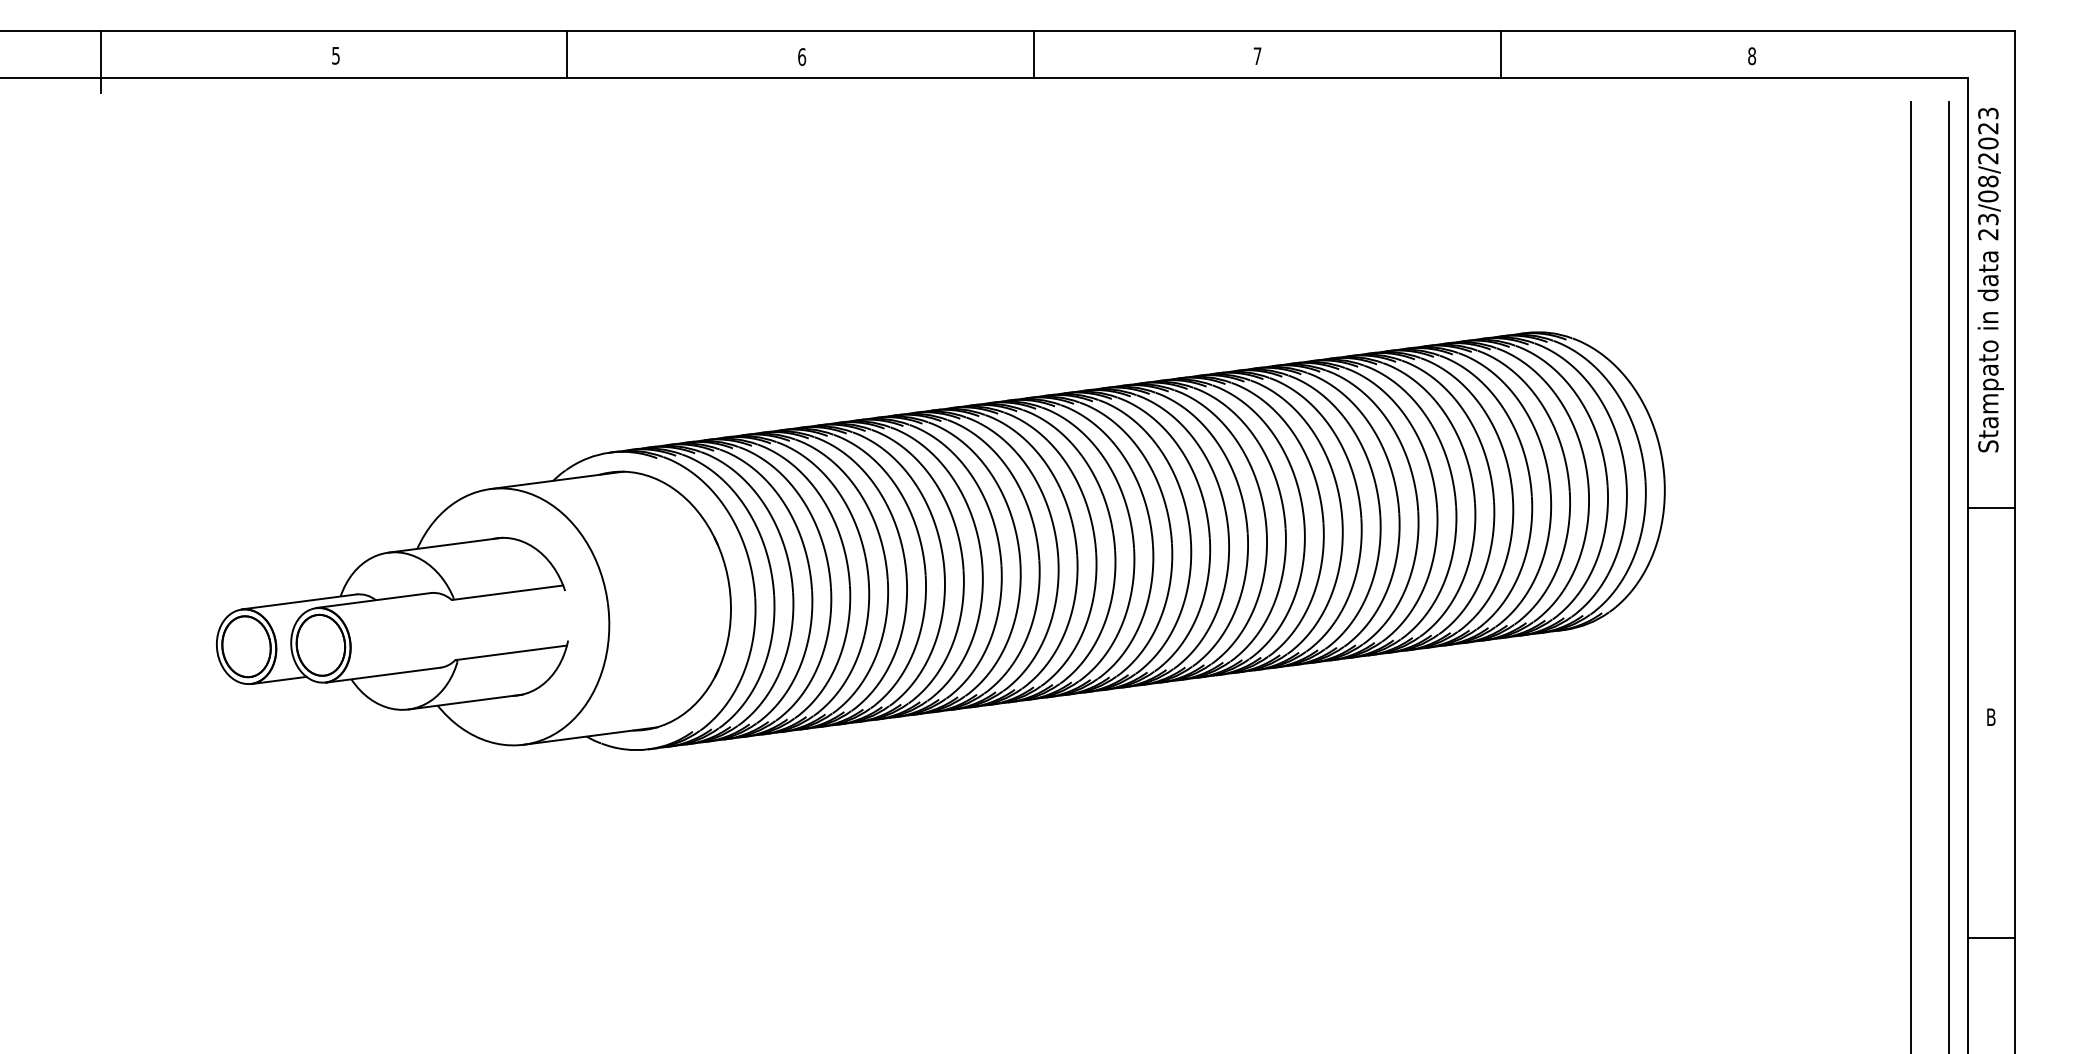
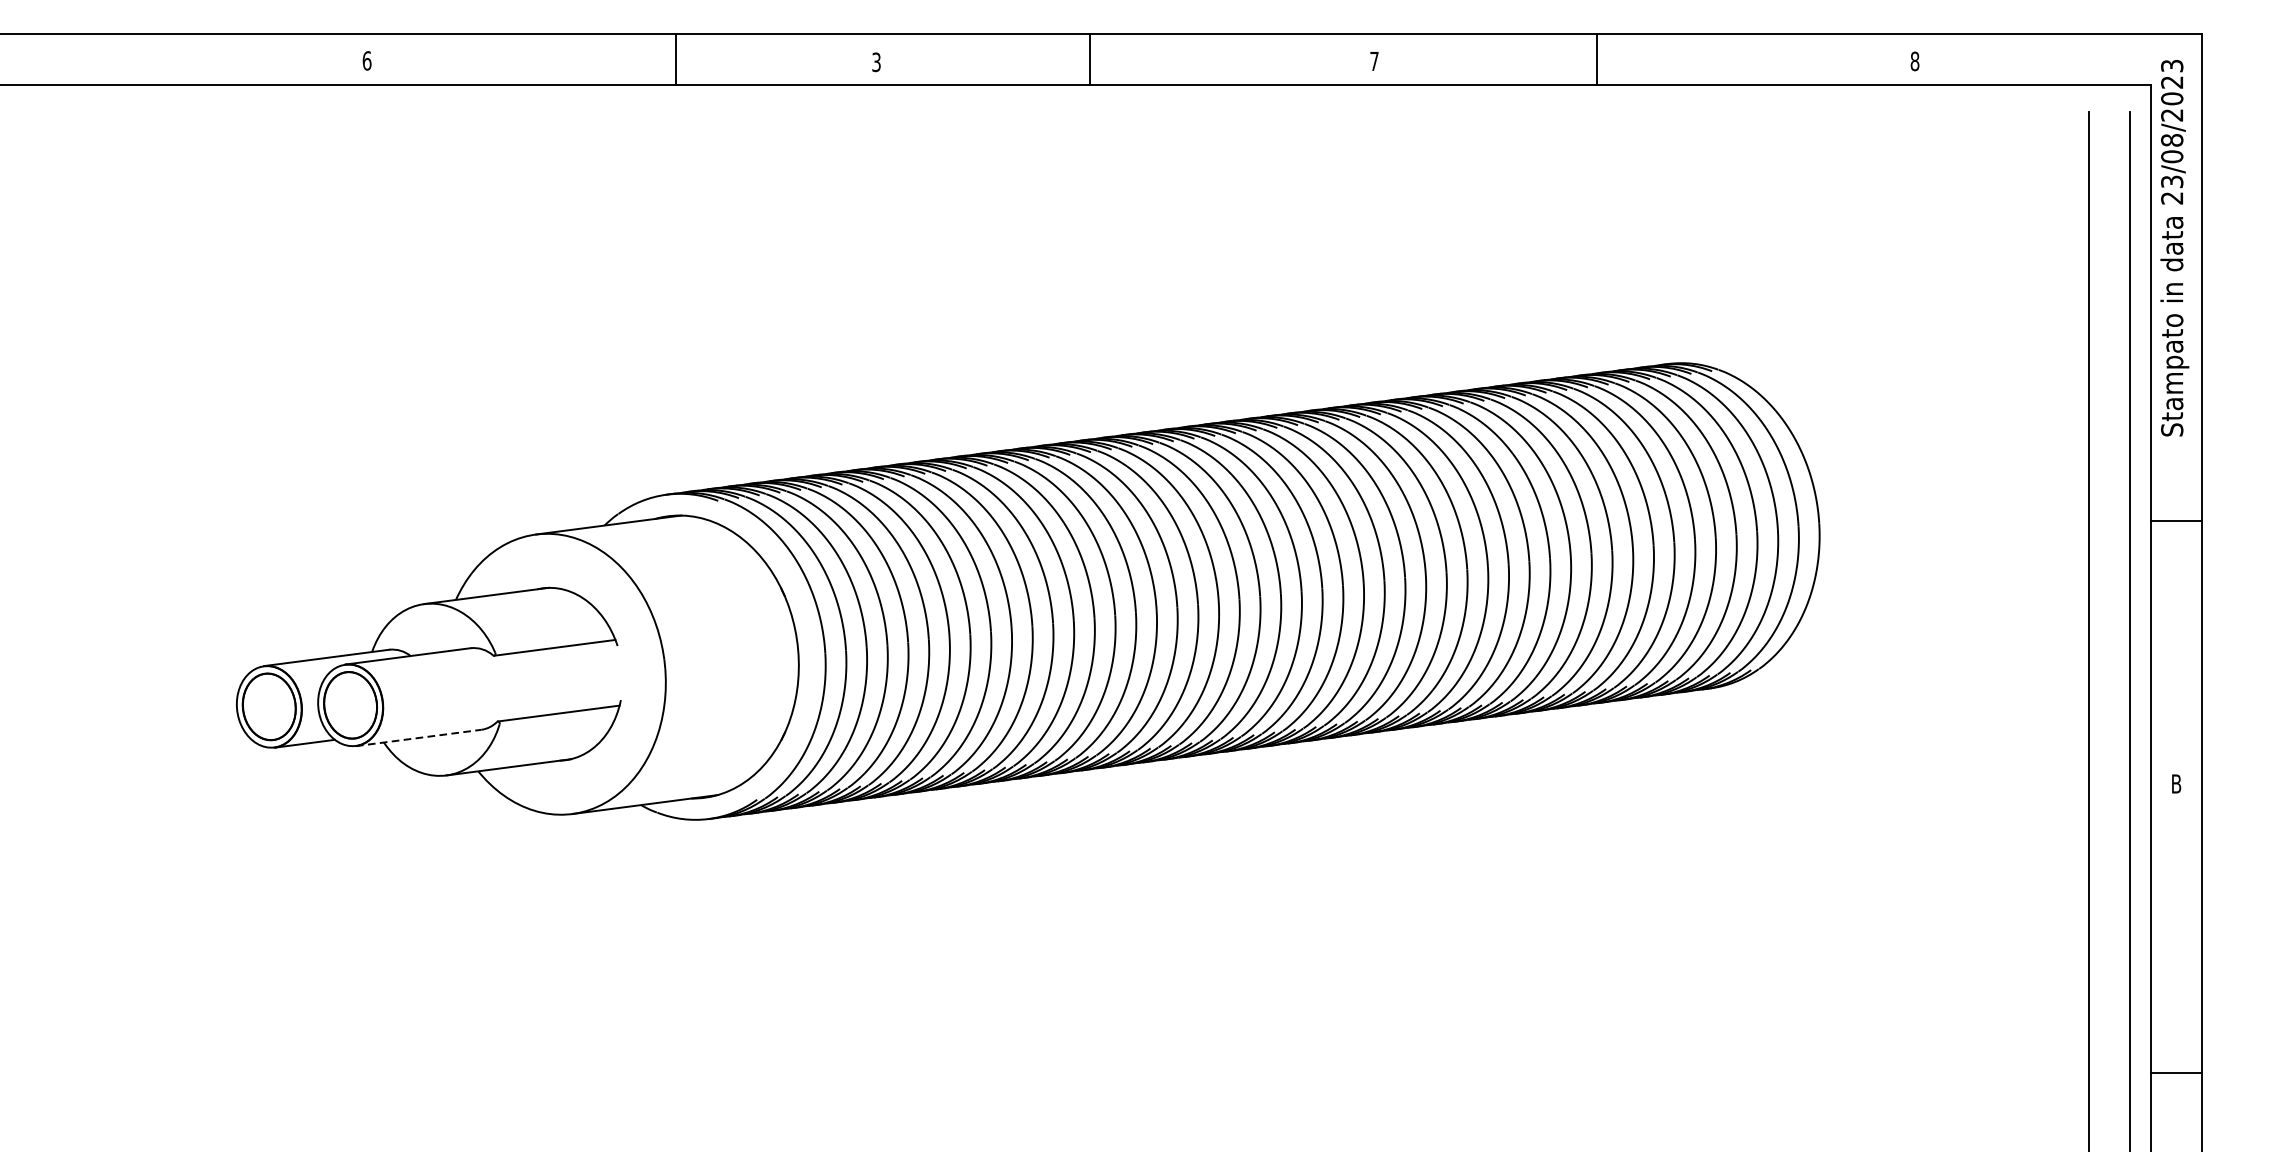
line: (567, 54) -> (675, 59), moved
line: (1034, 54) -> (1090, 59), moved
line: (1501, 54) -> (1597, 59), moved
text: (336, 55) -> (367, 60), 5 -> 6
text: (802, 56) -> (877, 61), 6 -> 3
line: (100, 61) -> (109, 67), removed
text: (1990, 279) -> (2174, 247), moved
line: (1991, 508) -> (2176, 520), moved
line: (383, 675) -> (419, 738), solid -> dashed
line: (1991, 938) -> (2176, 1072), moved

